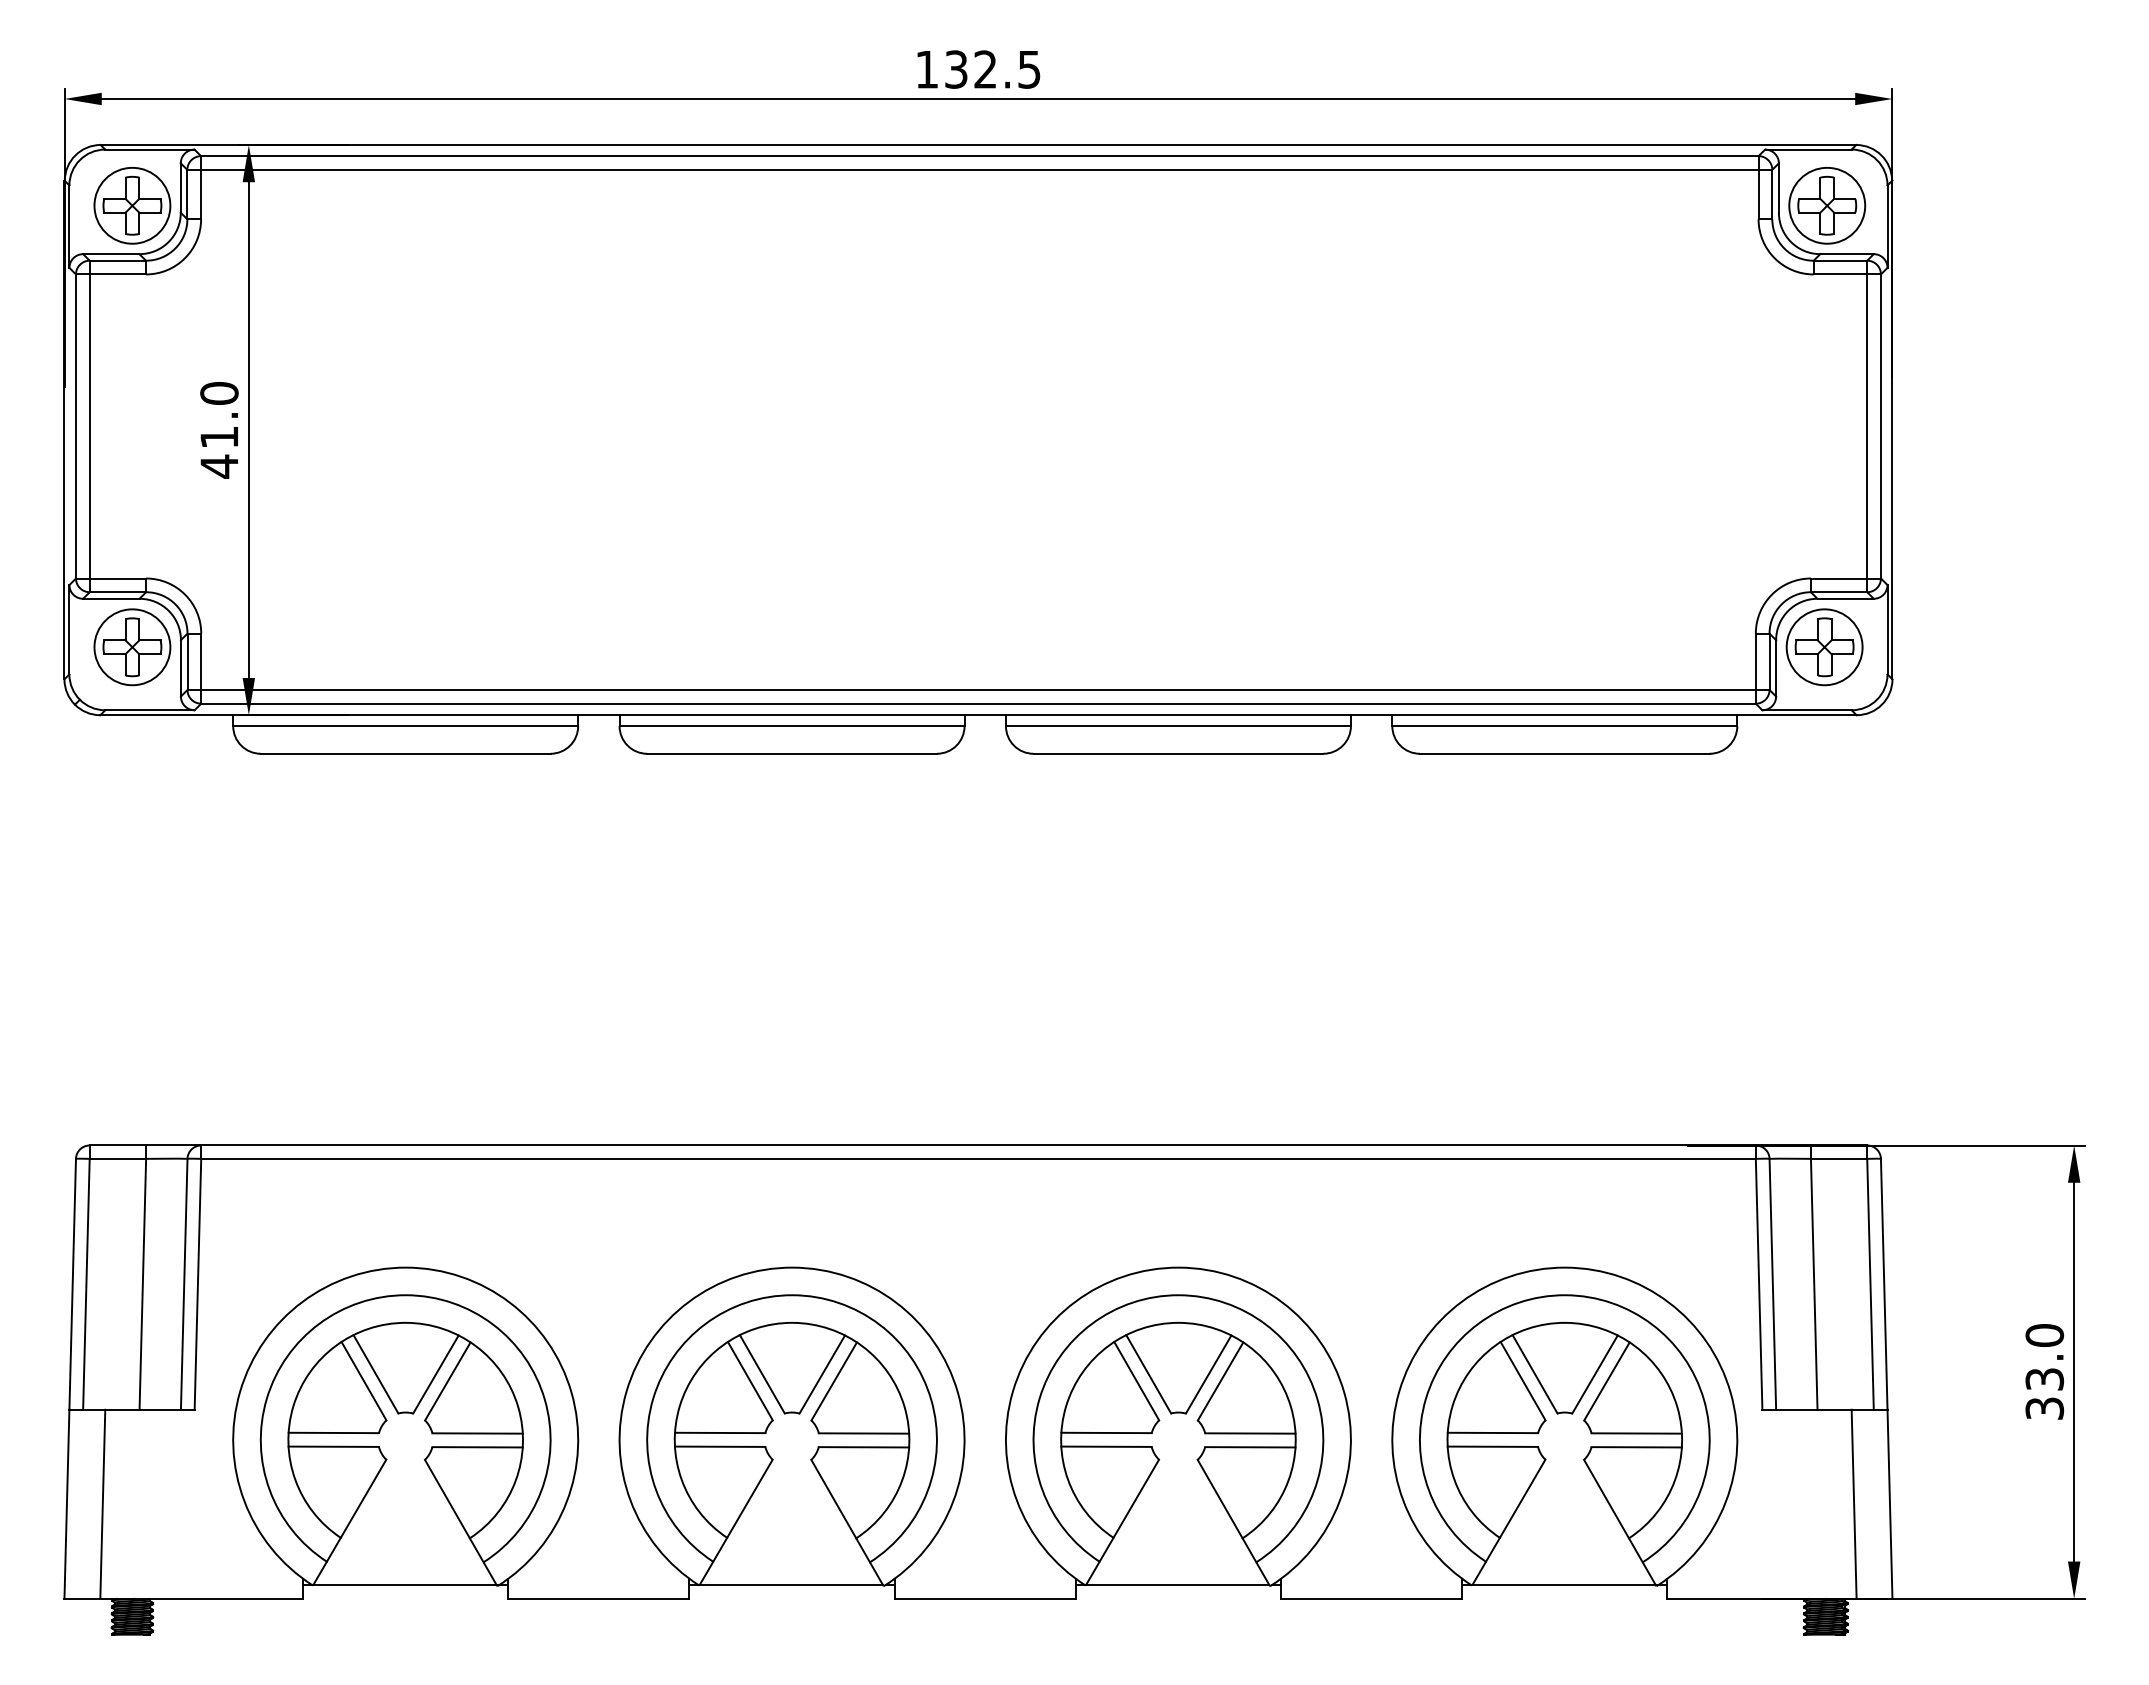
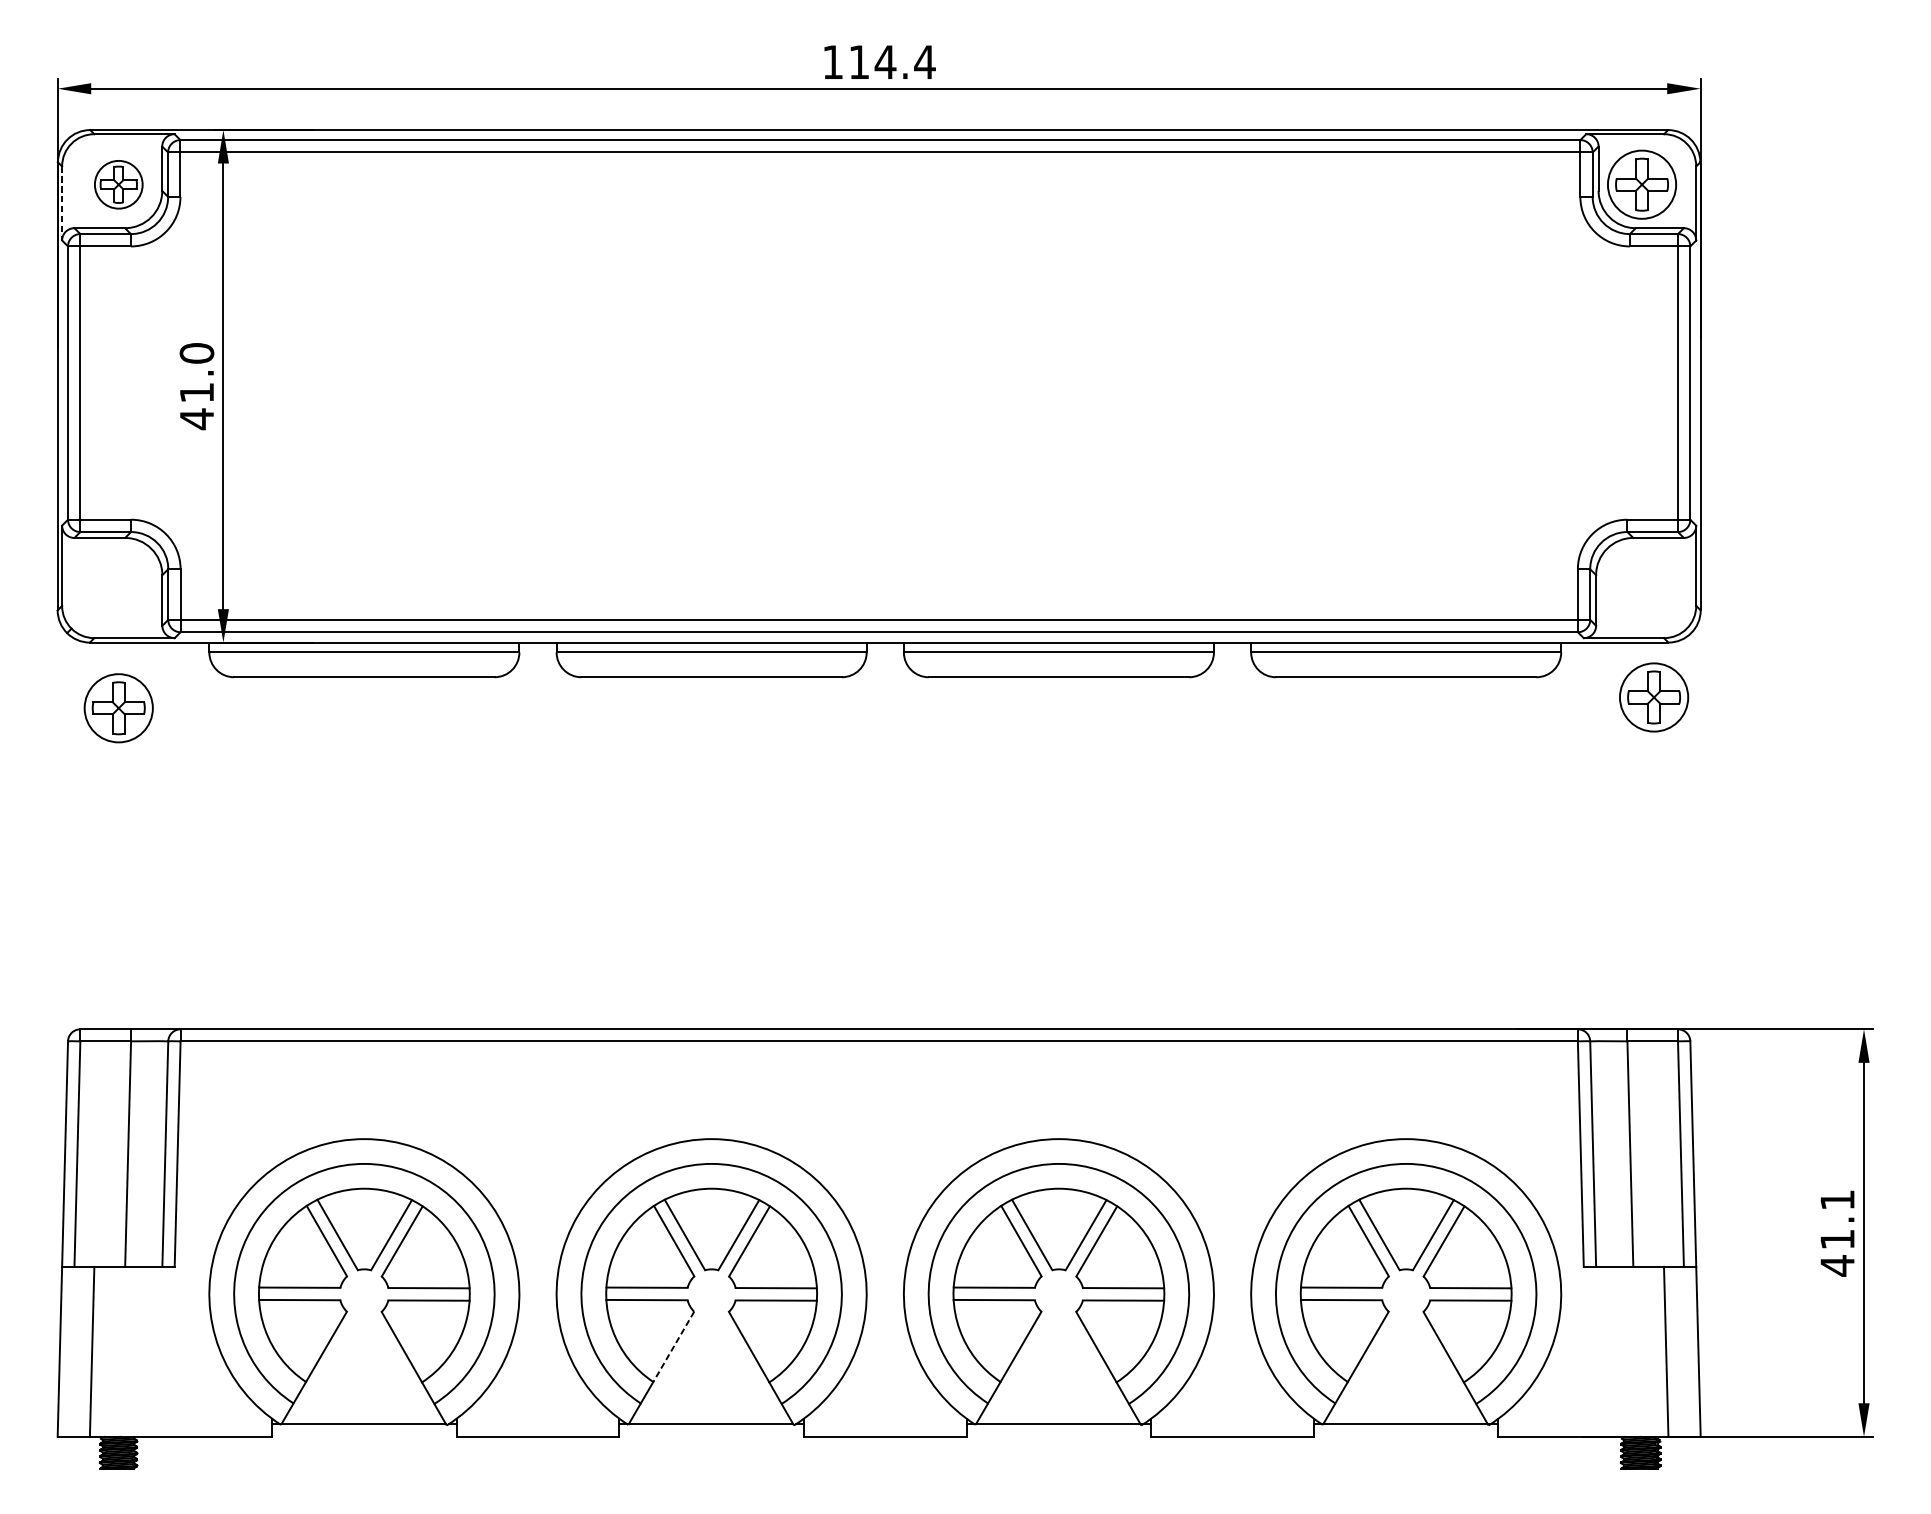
text: (993, 69) -> (892, 62), 132.5 -> 114.4
part: (132, 205) -> (118, 184), size x0.7
line: (69, 227) -> (62, 204), solid -> dashed
part: (132, 647) -> (118, 708), moved
part: (1824, 647) -> (1653, 697), moved
text: (2044, 1372) -> (1837, 1233), 33.0 -> 41.1
line: (749, 1499) -> (673, 1347), solid -> dashed

